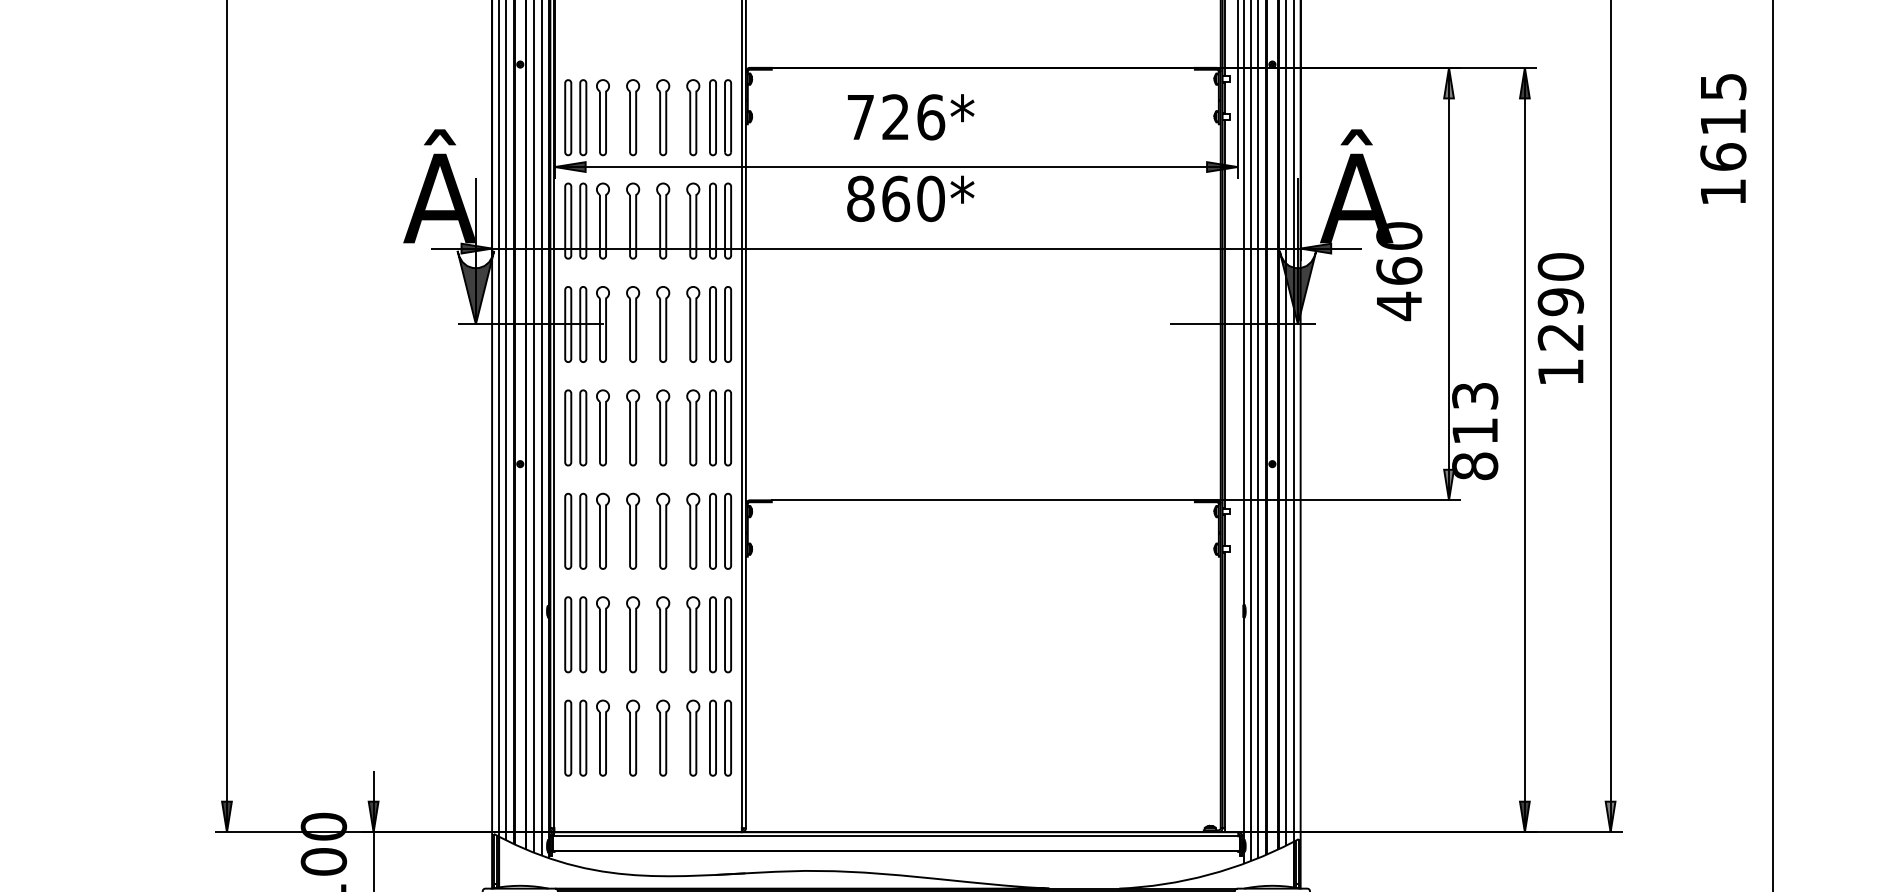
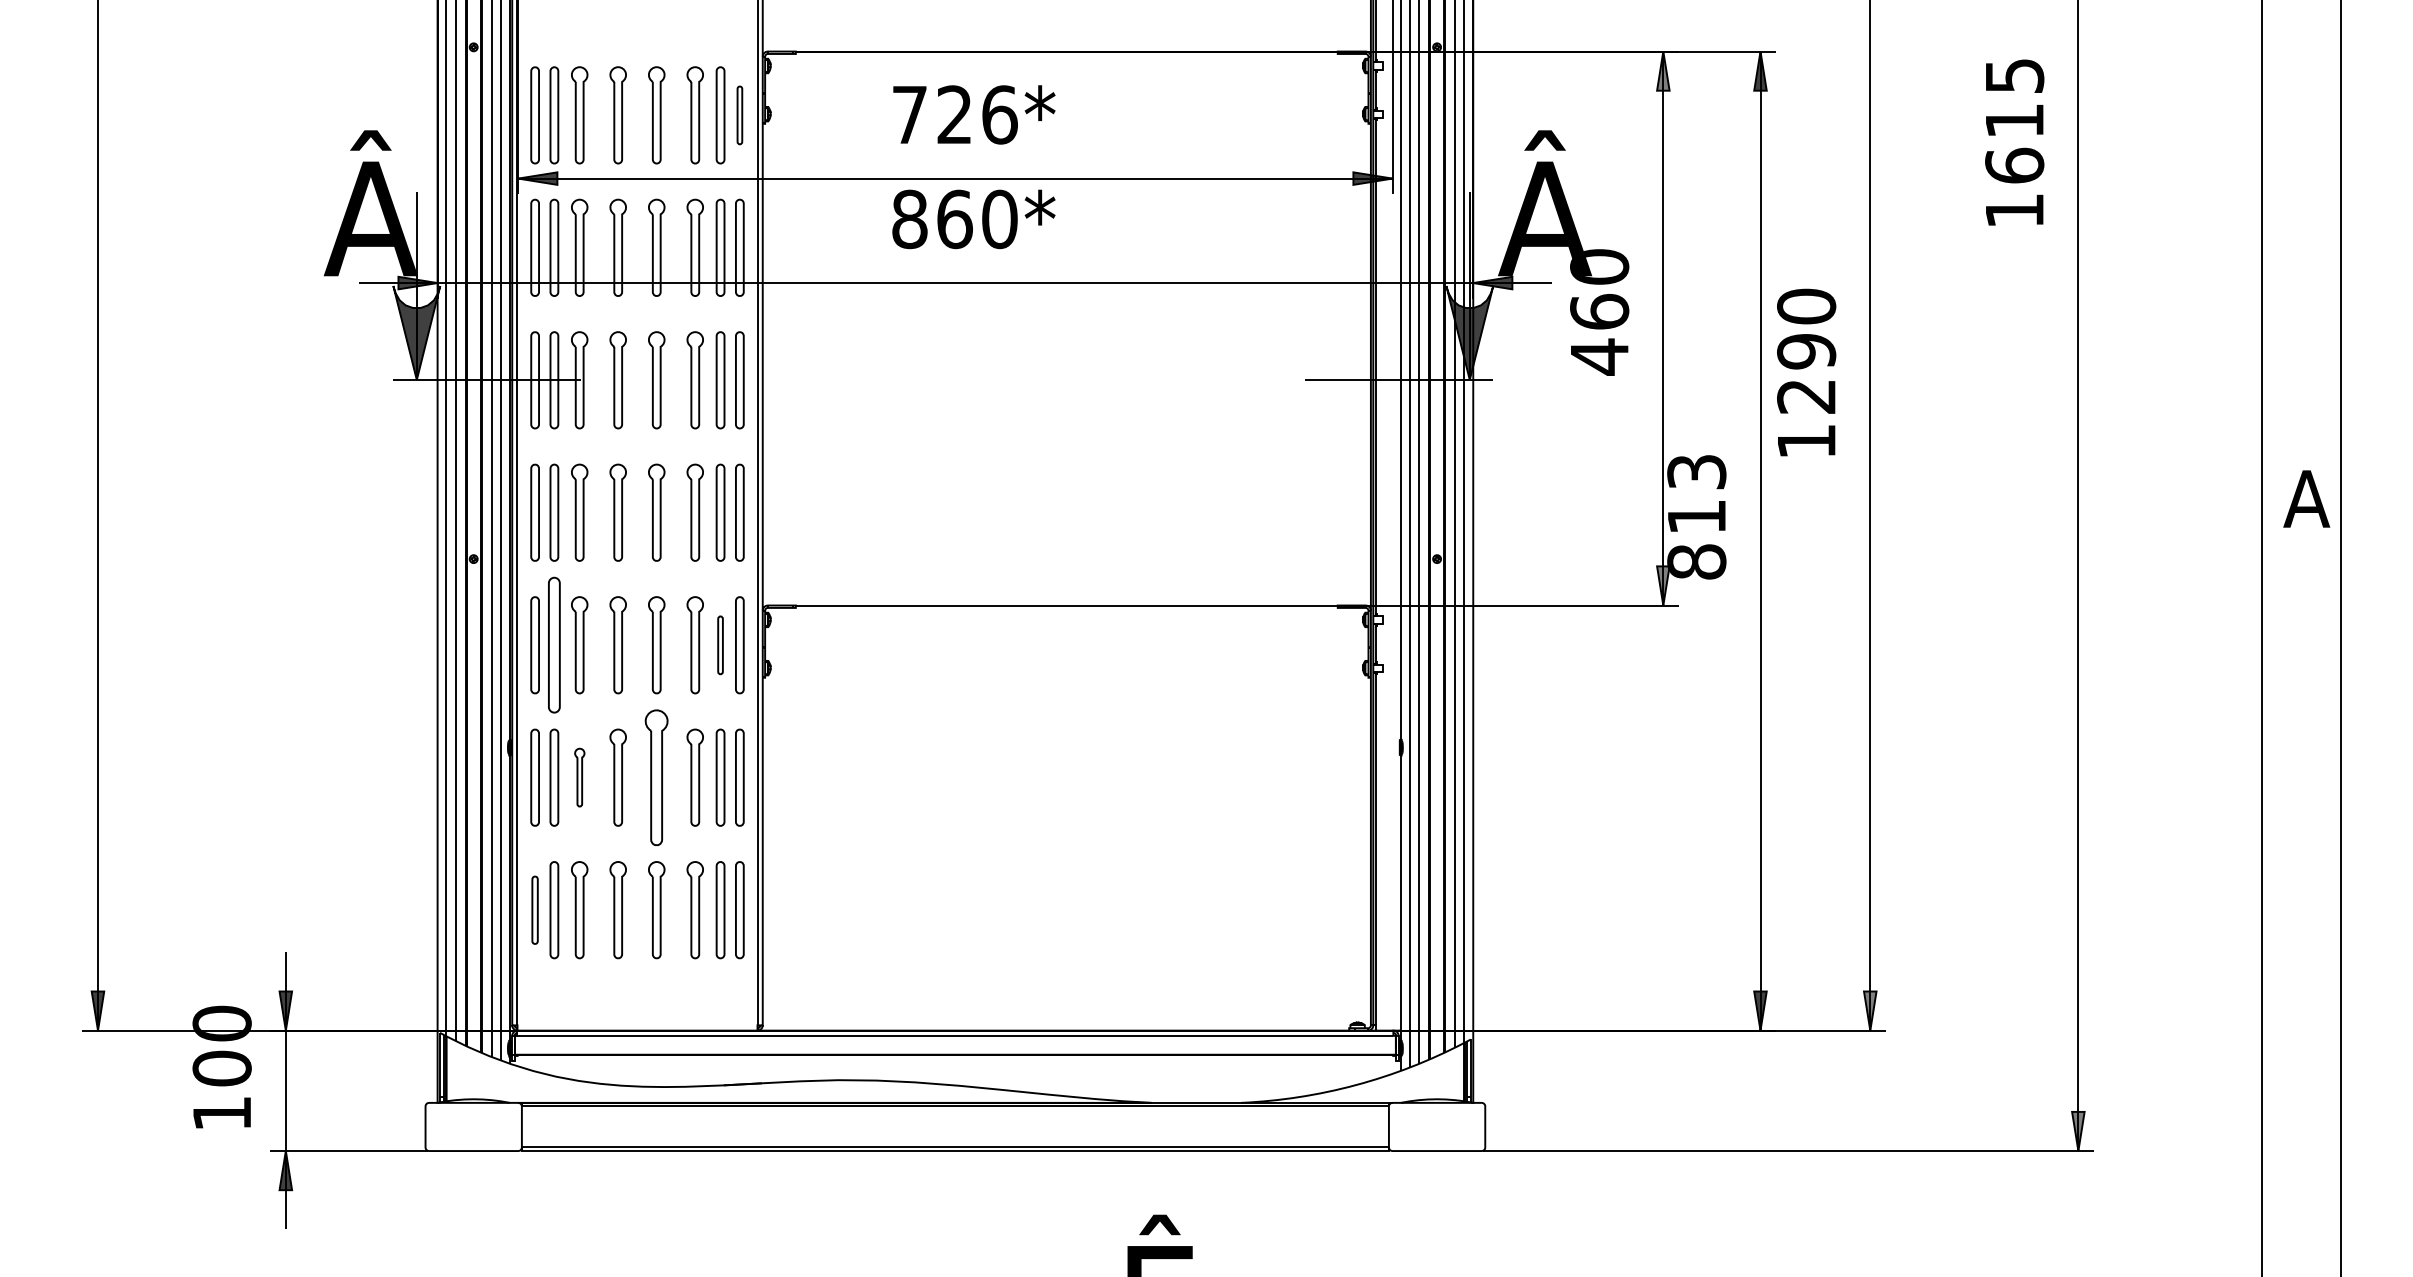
part: (727, 117) -> (739, 115), size x0.6
part: (583, 531) -> (554, 645), size x1.4
part: (712, 531) -> (720, 645), size x0.6
part: (602, 634) -> (579, 777), size x0.6
part: (662, 634) -> (656, 777), size x1.4
part: (567, 738) -> (534, 910), size x0.7

